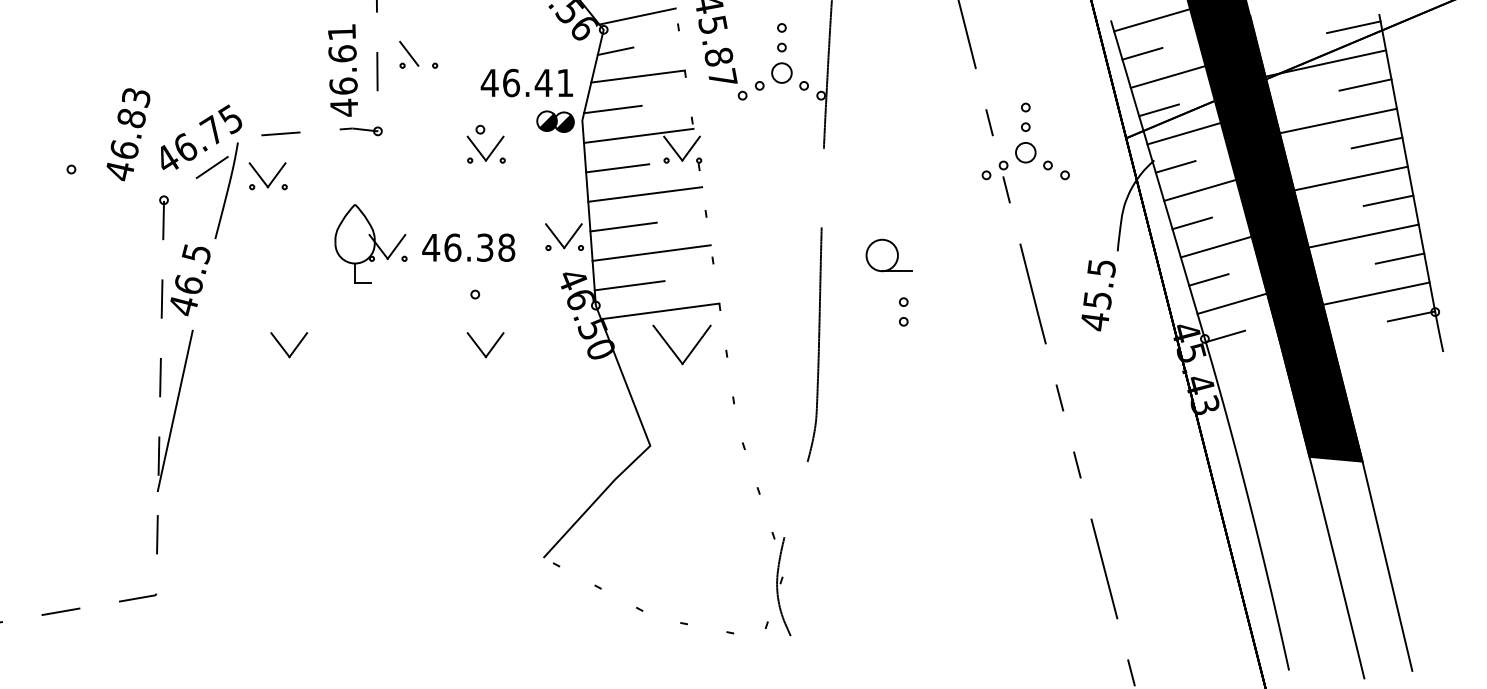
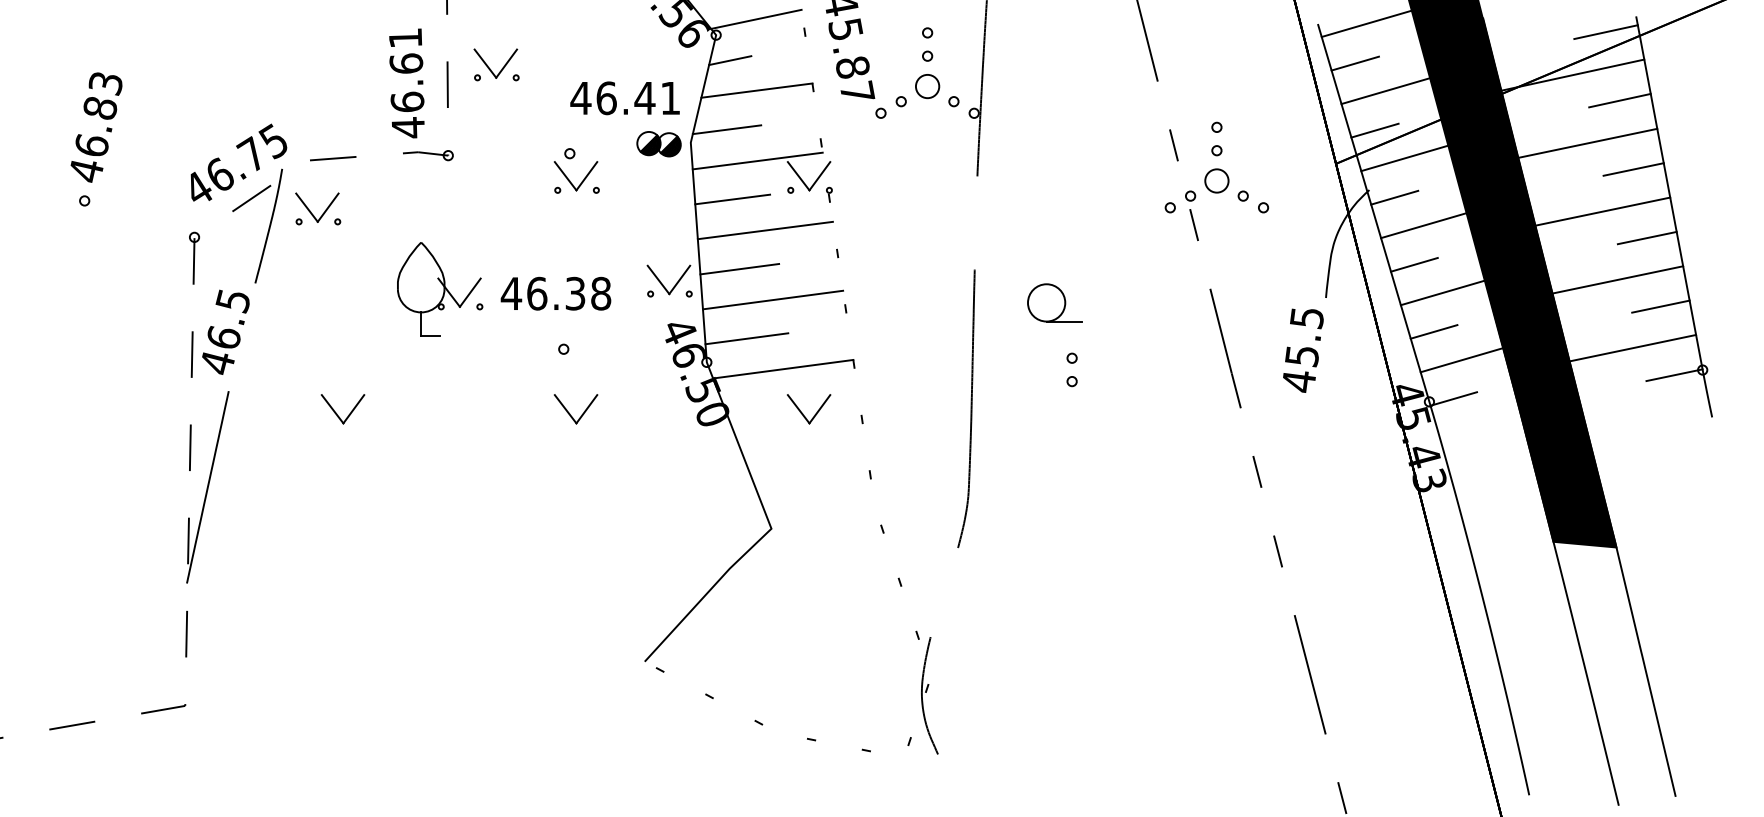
line: (426, 53) -> (505, 63), added
text: (128, 134) -> (96, 127), moved
part: (681, 345) -> (808, 409), size x0.62

